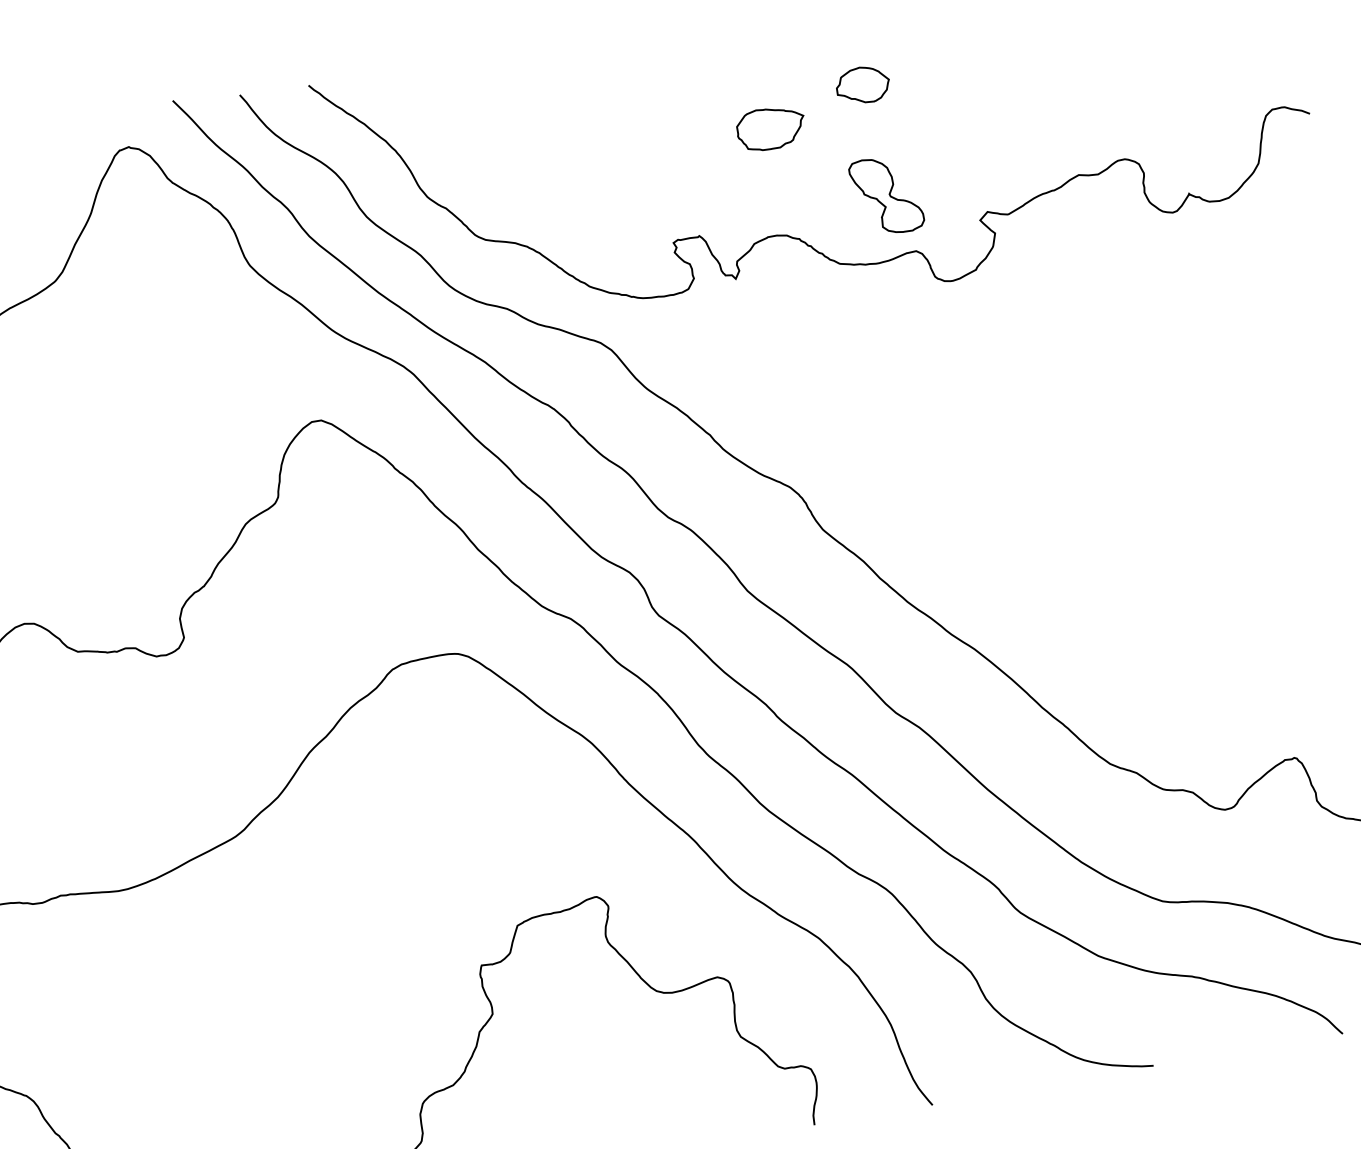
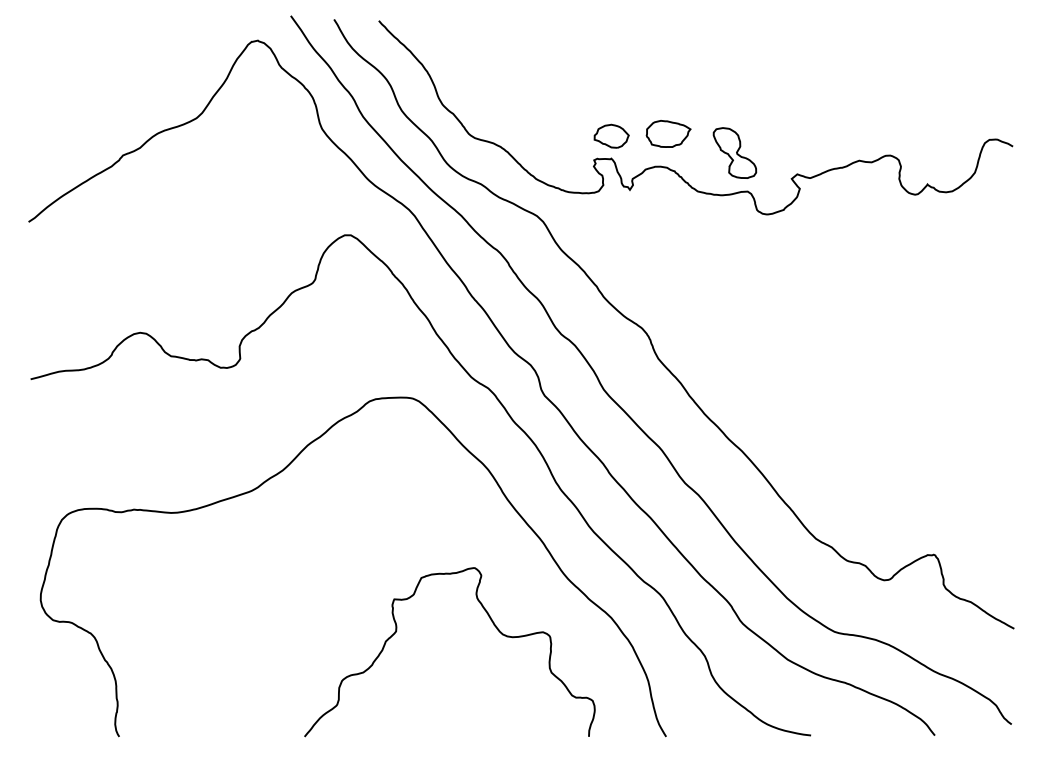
part: (862, 84) -> (611, 135), moved
part: (770, 127) -> (668, 133), moved

